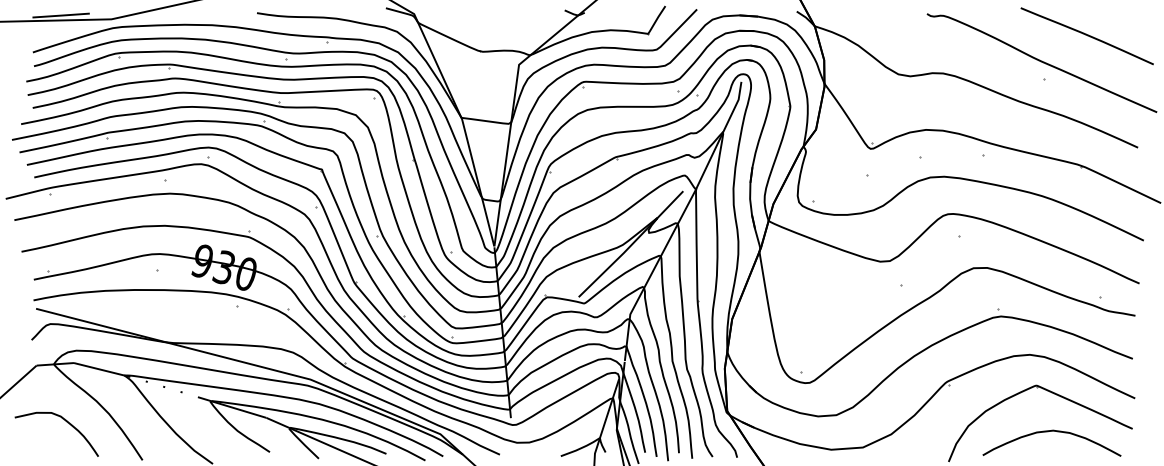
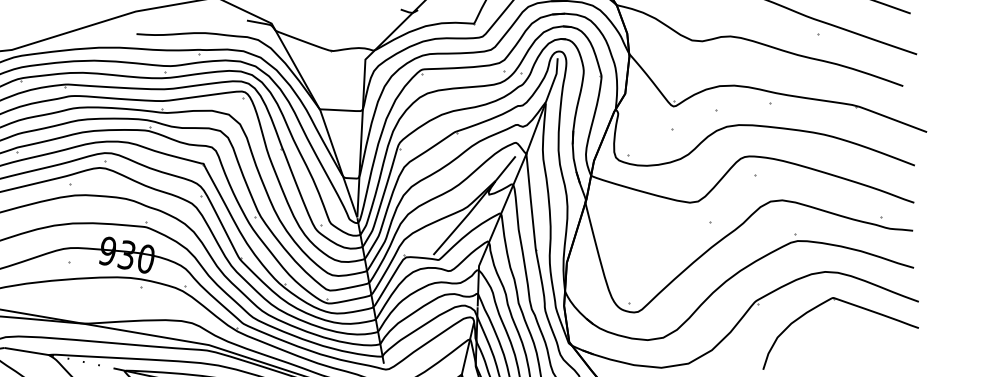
curve: (1048, 432) -> (846, 337), removed

